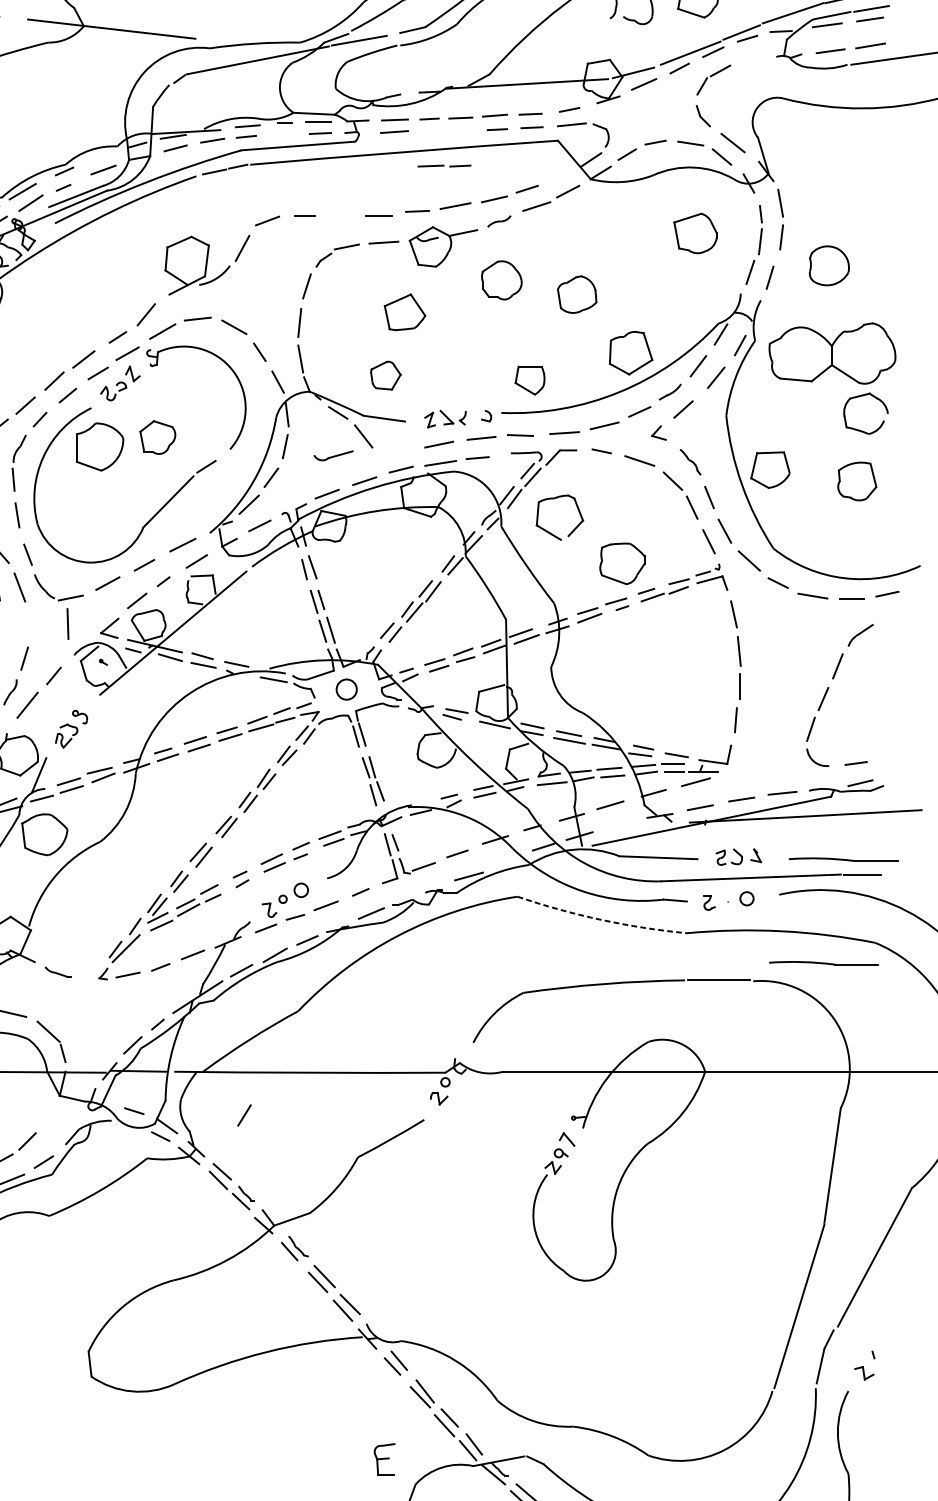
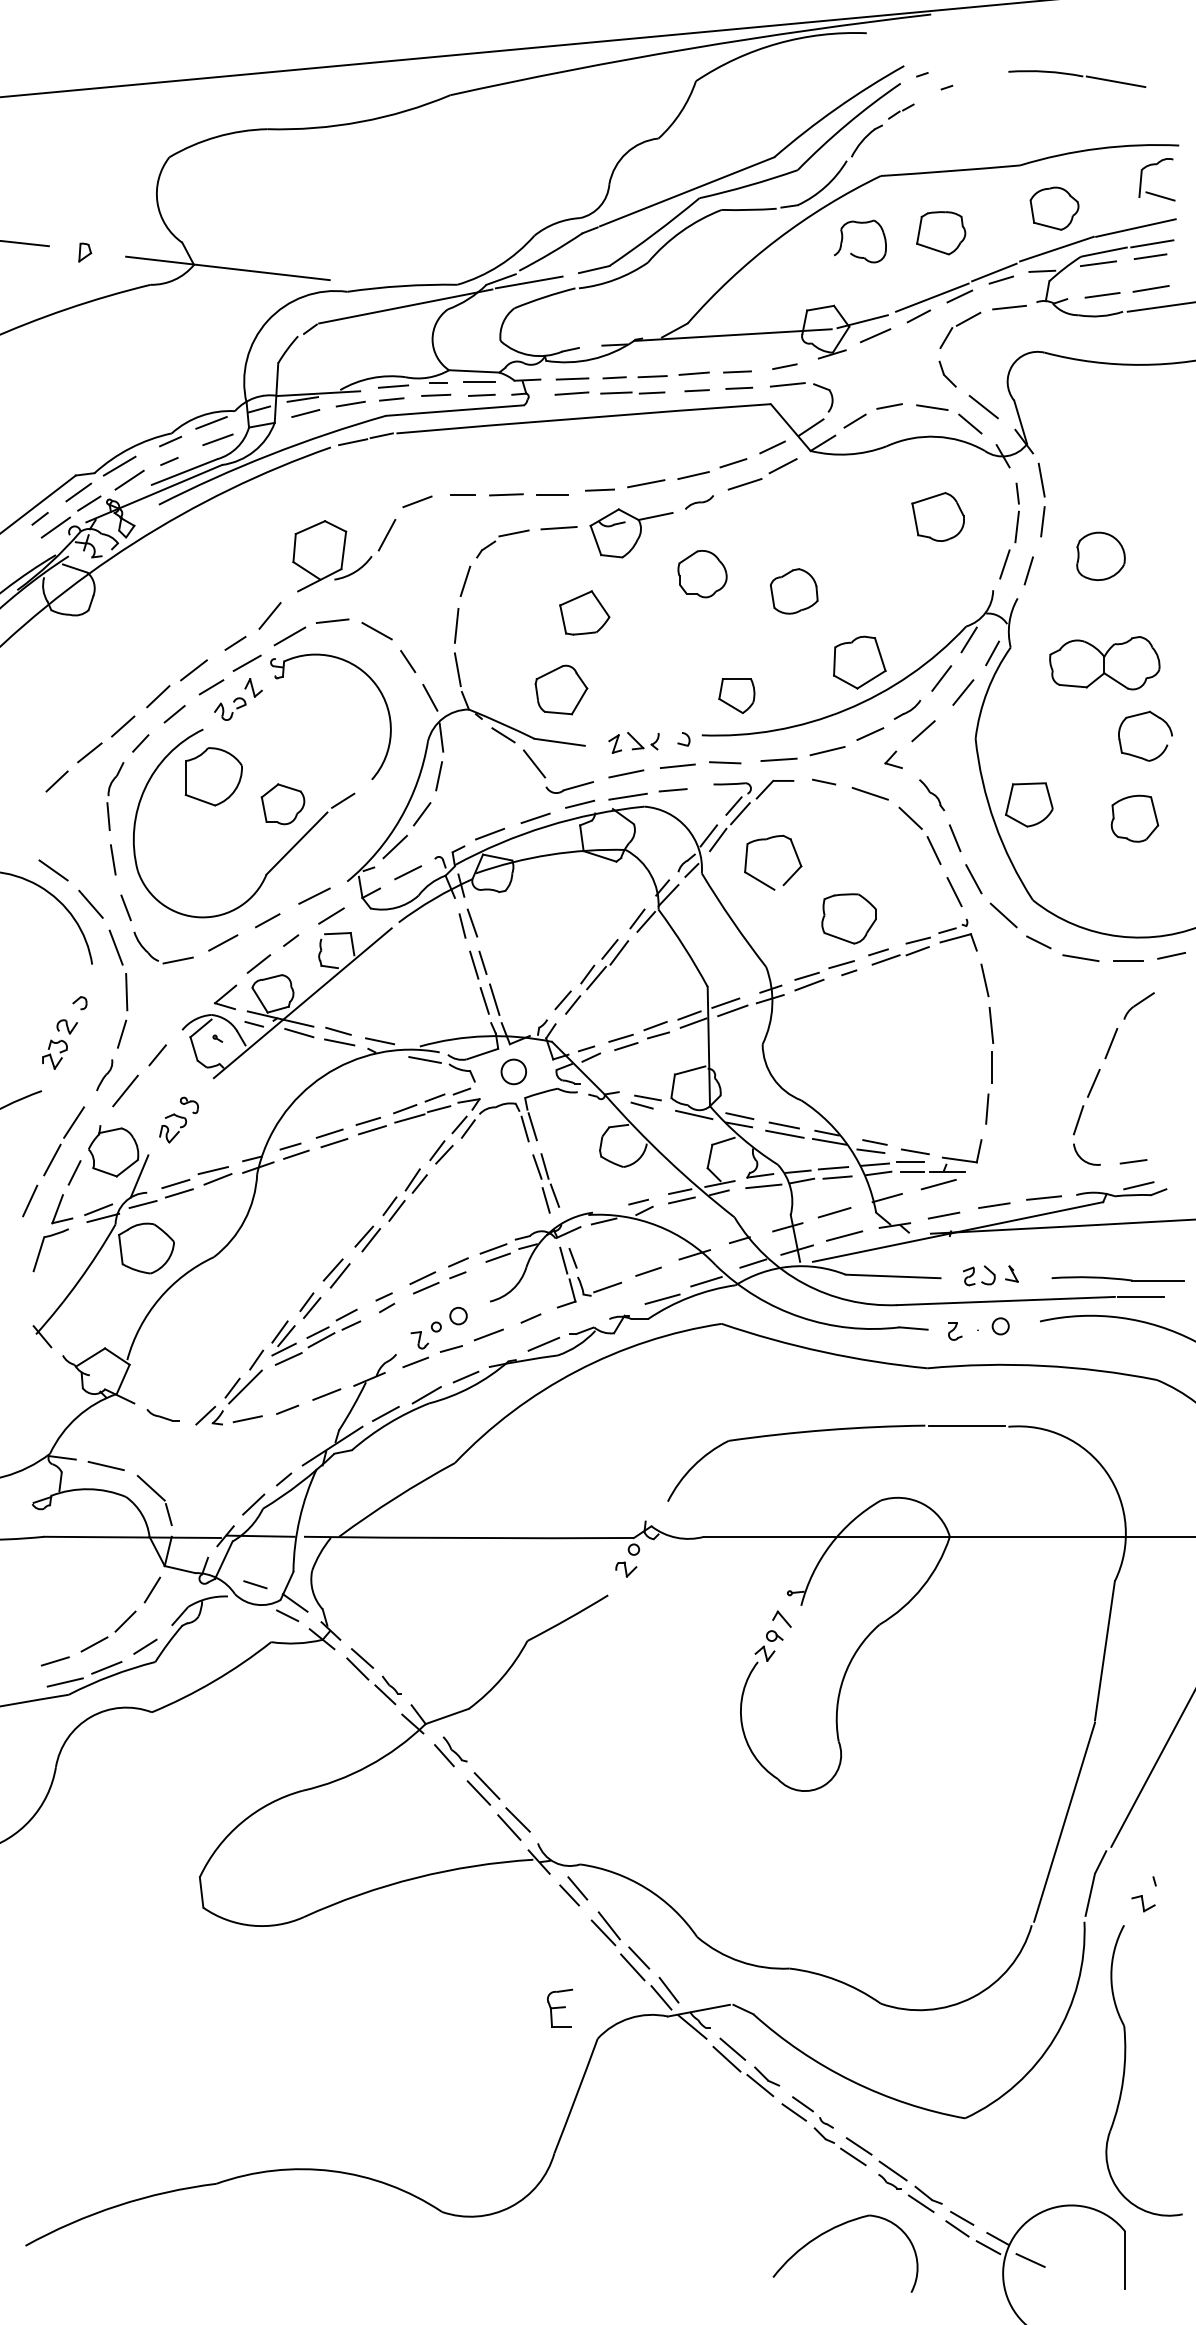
line: (754, 61) -> (1009, 307), added
line: (283, 132) -> (436, 394), added
line: (98, 155) -> (211, 422), added
part: (444, 165) -> (632, 392), moved
line: (559, 176) -> (772, 447), added
line: (340, 214) -> (506, 494), added
part: (832, 353) -> (1104, 663), size x0.71
part: (385, 375) -> (561, 689), size x1.43
part: (157, 437) -> (282, 804), moved
part: (333, 455) -> (569, 787), moved
line: (67, 624) -> (126, 992), moved
line: (618, 824) -> (844, 1235), added
line: (505, 861) -> (706, 1281), added
arc: (601, 920) -> (823, 1352), dashed -> solid
part: (823, 962) -> (1093, 1404), removed
line: (93, 972) -> (205, 1415), added
line: (244, 1115) -> (152, 1589), moved

